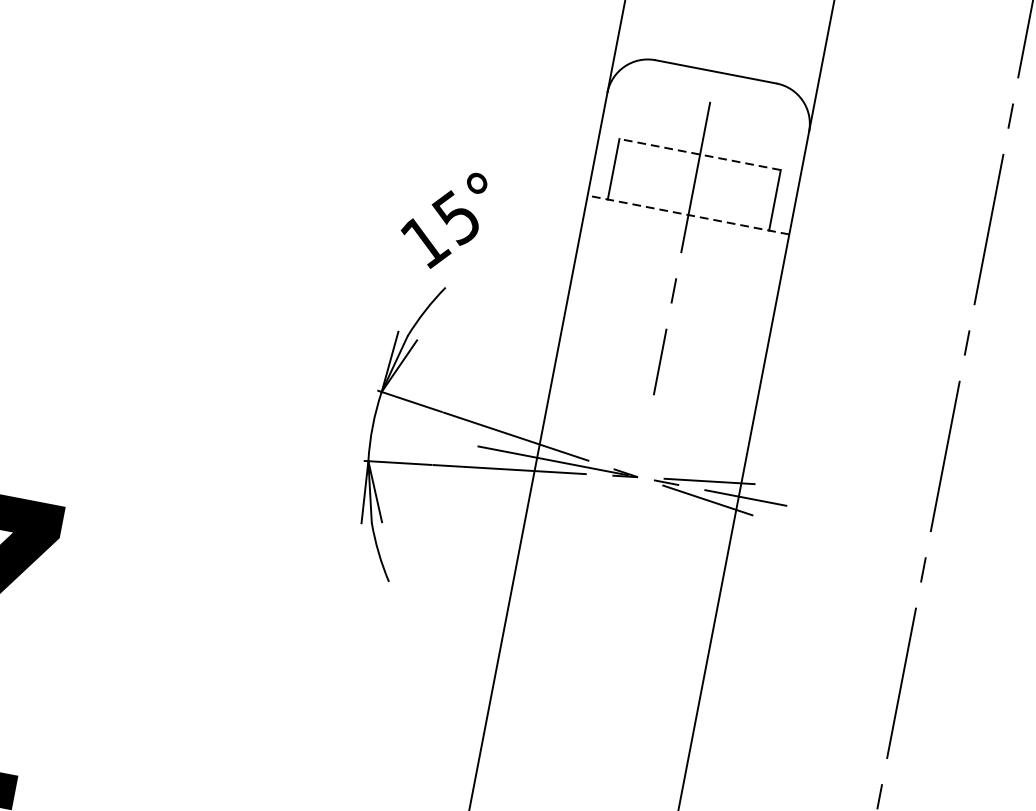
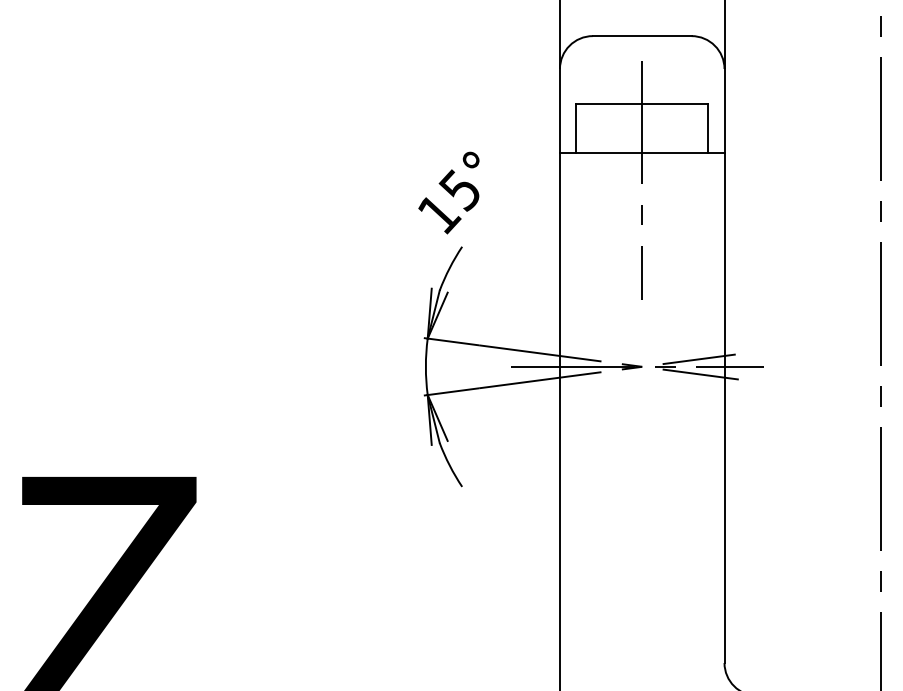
line: (700, 154) -> (642, 103), dashed -> solid
line: (687, 214) -> (641, 152), dashed -> solid

